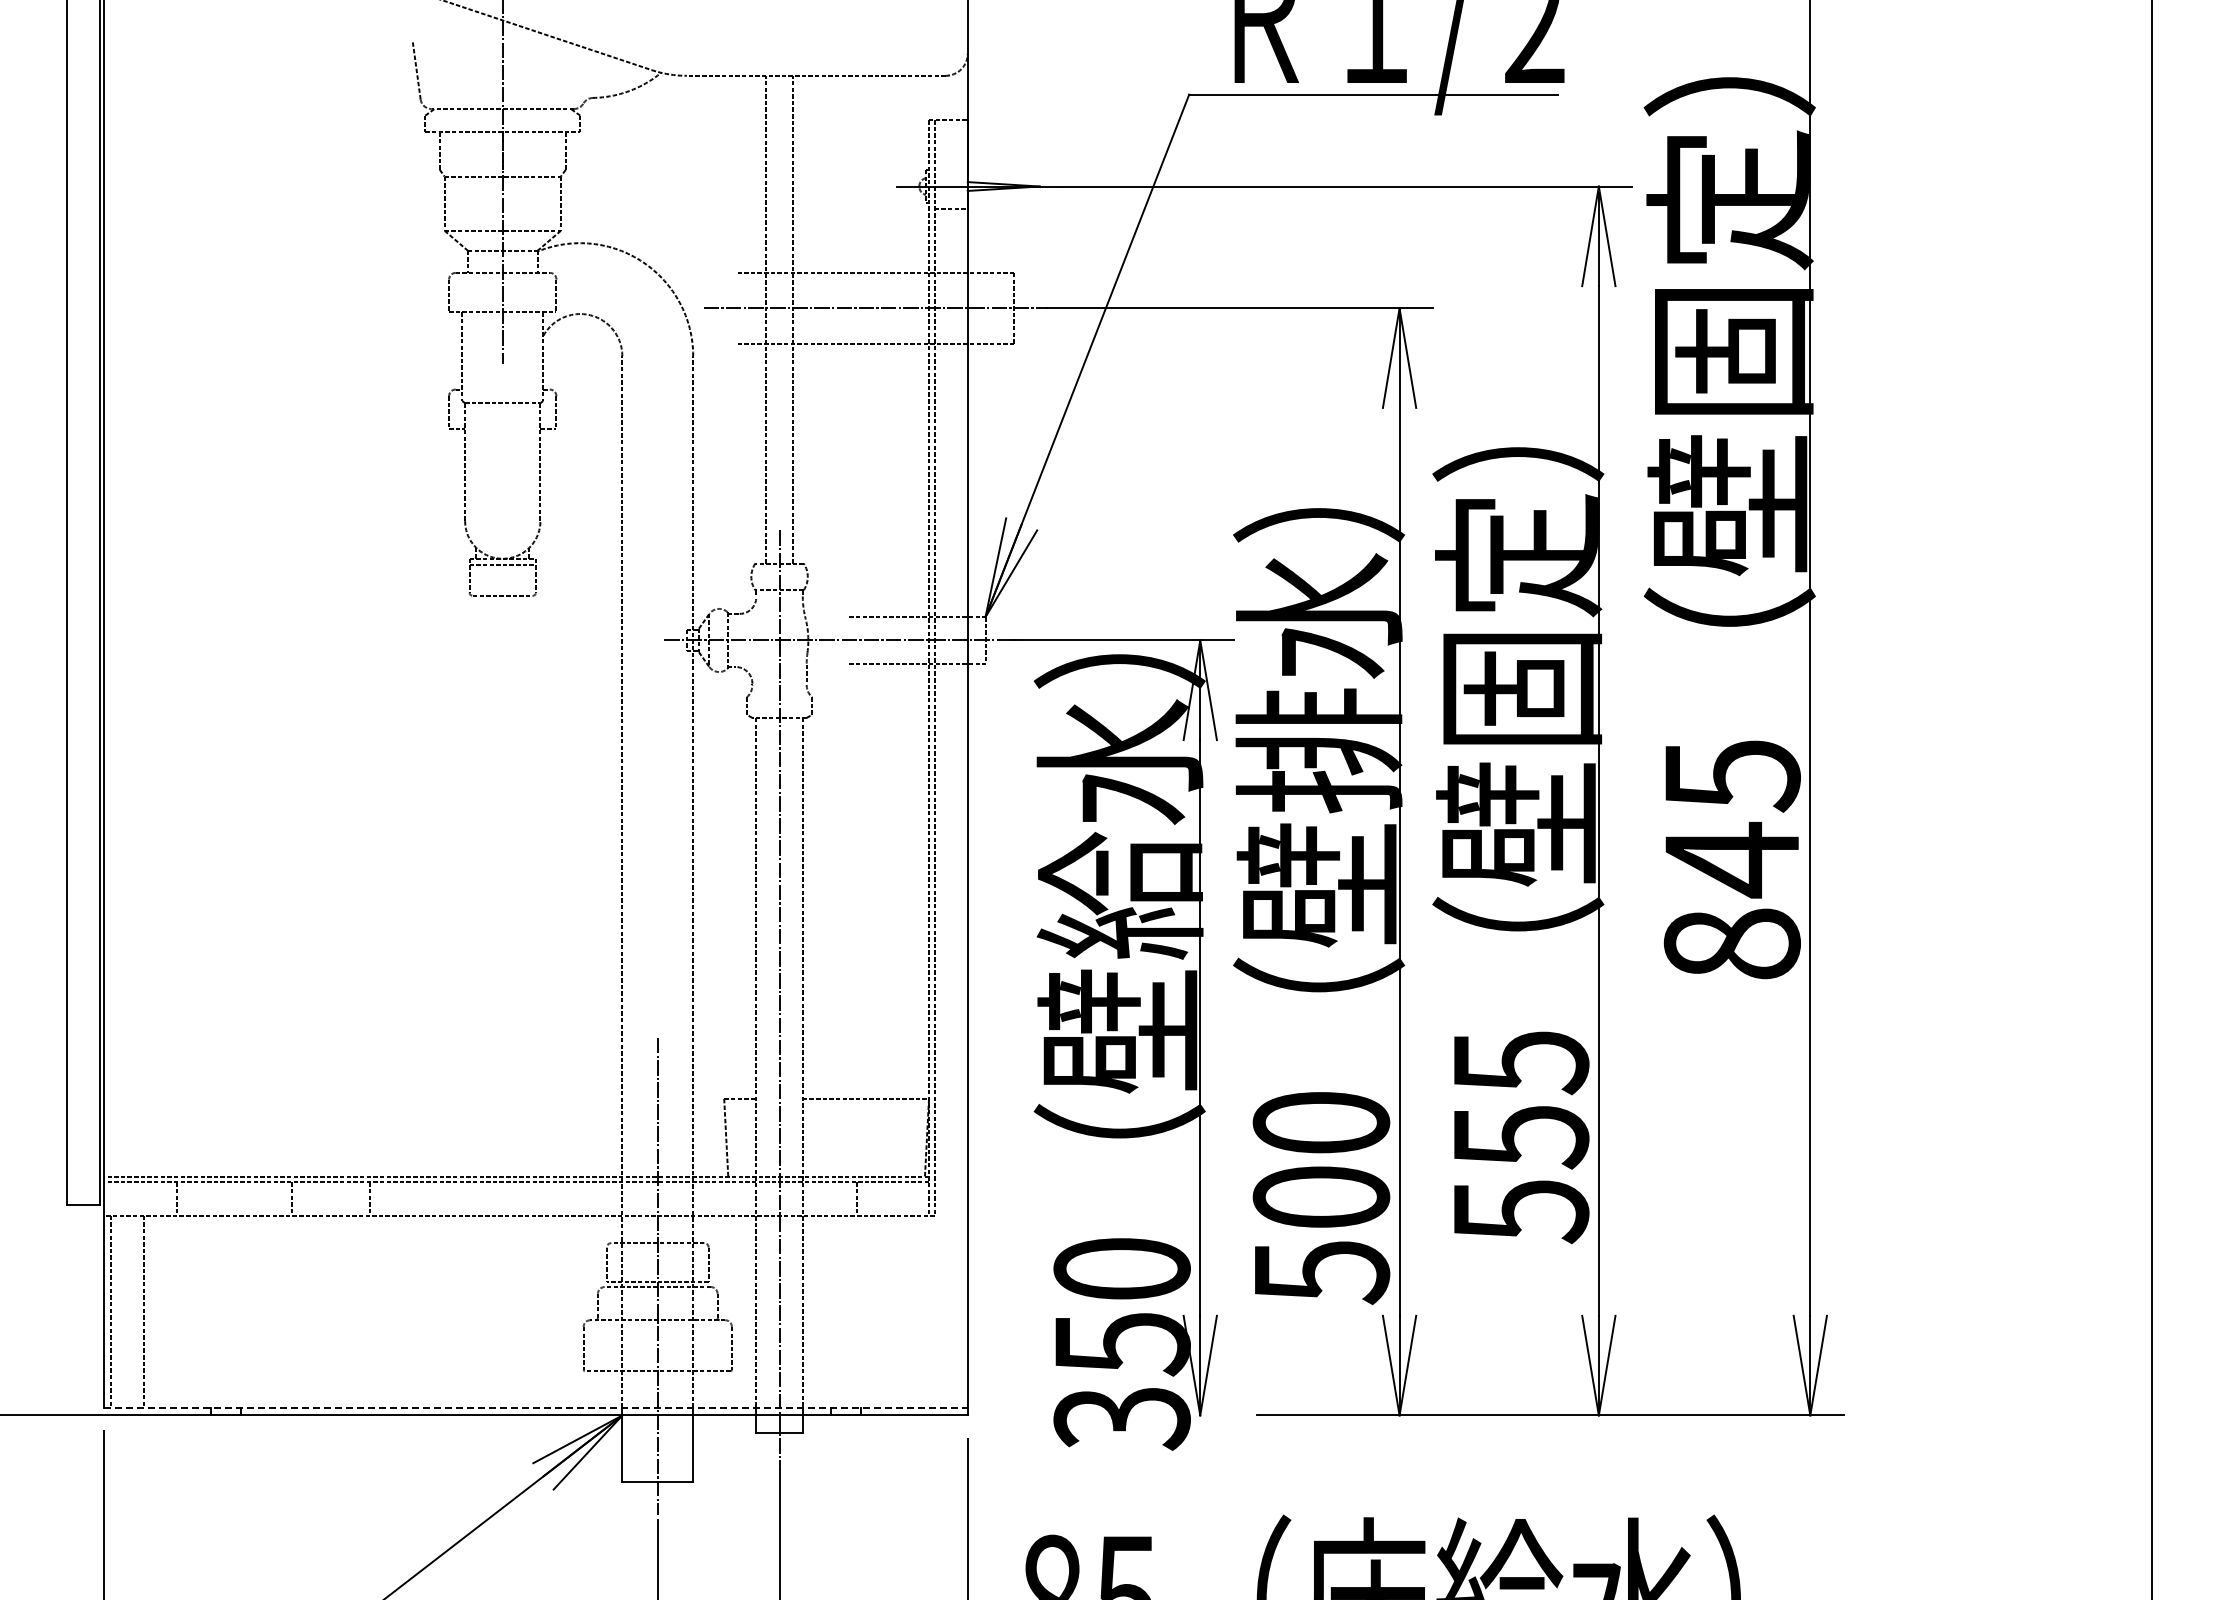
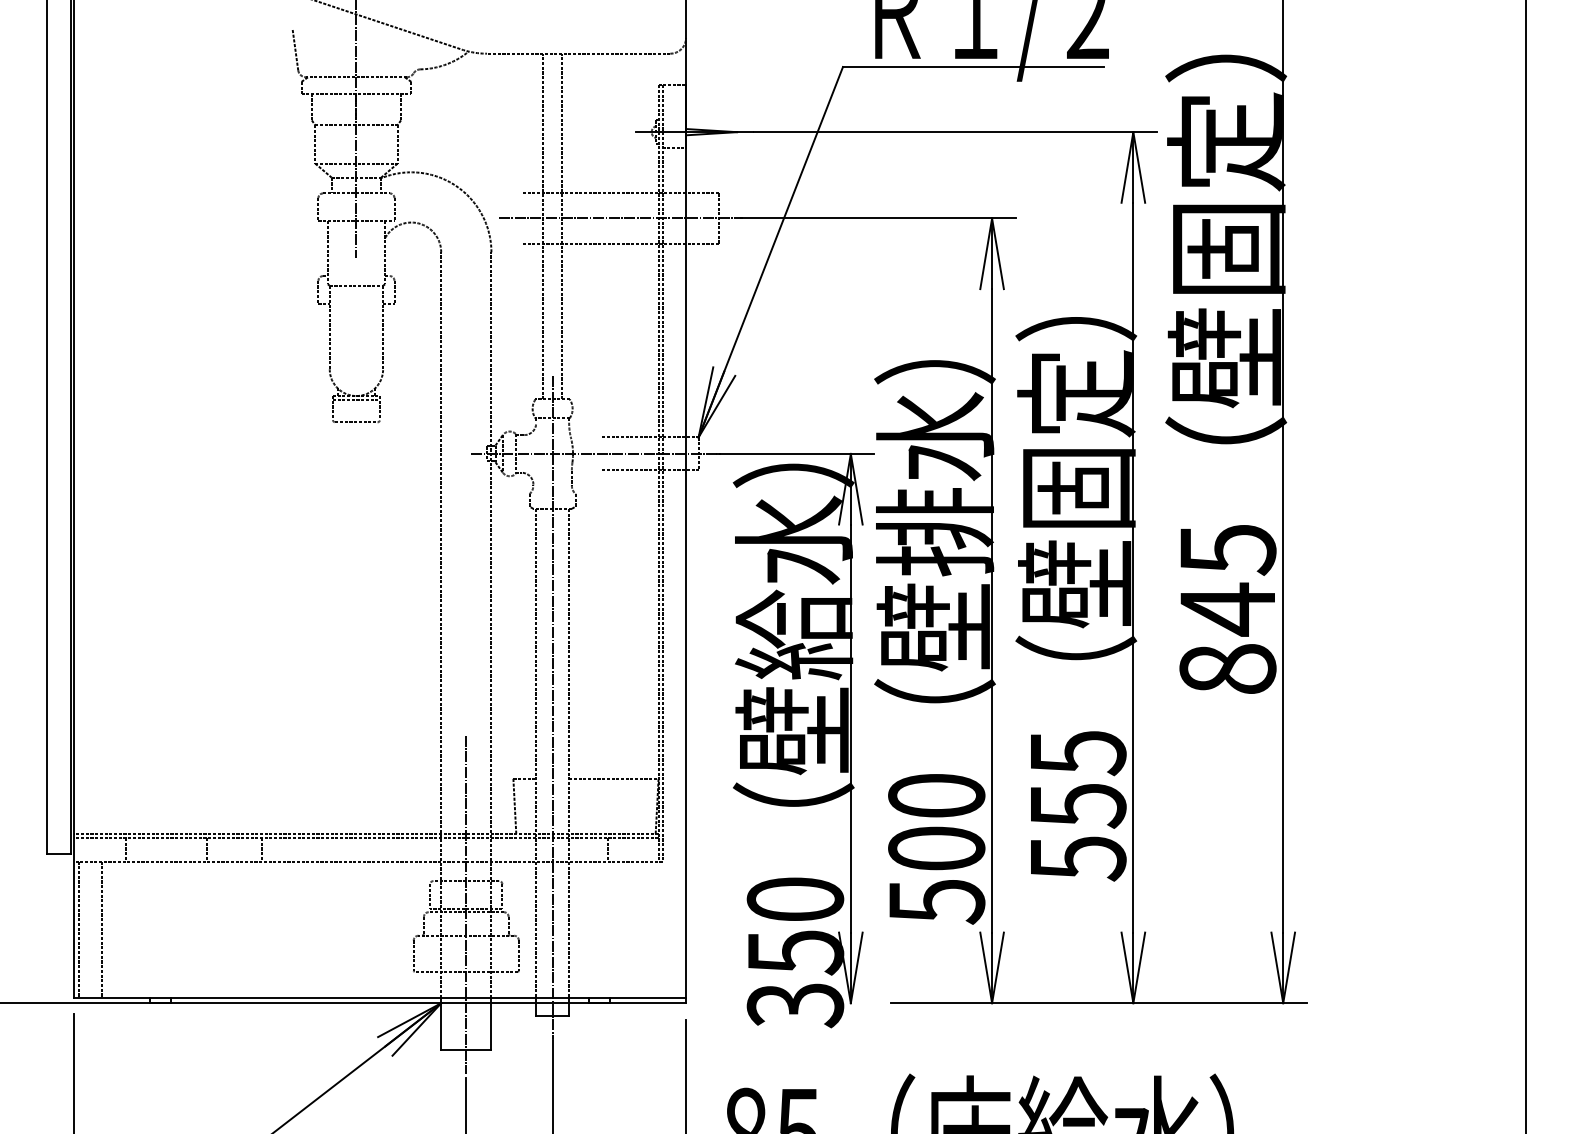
line: (535, 1407) -> (379, 997), dashed -> solid

